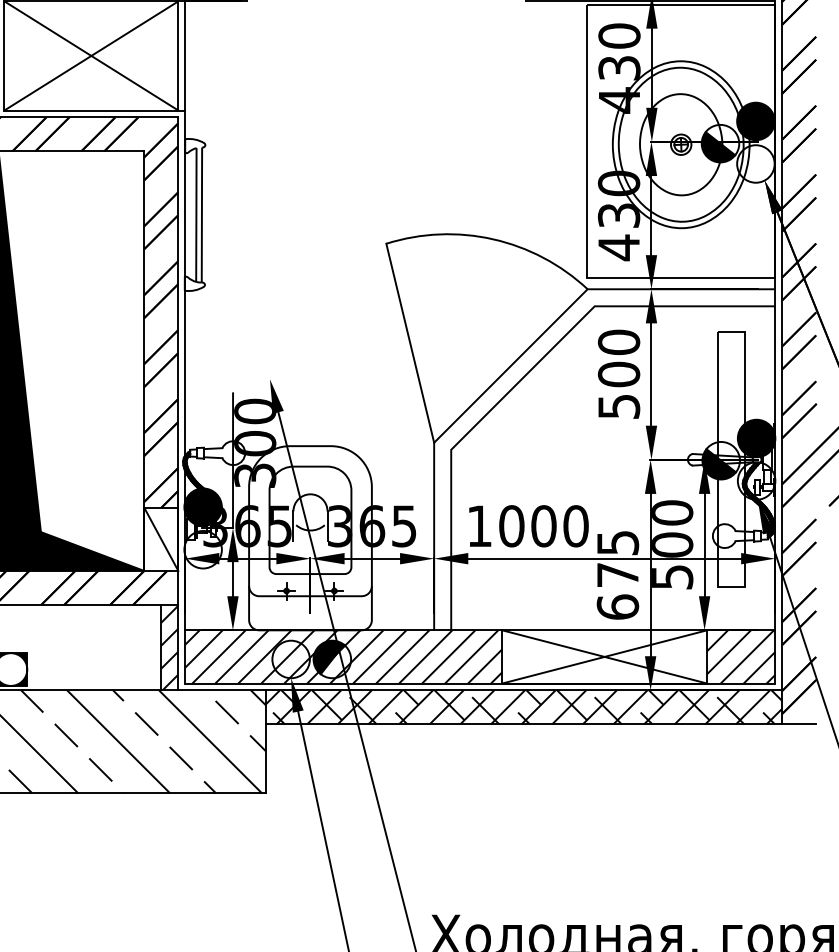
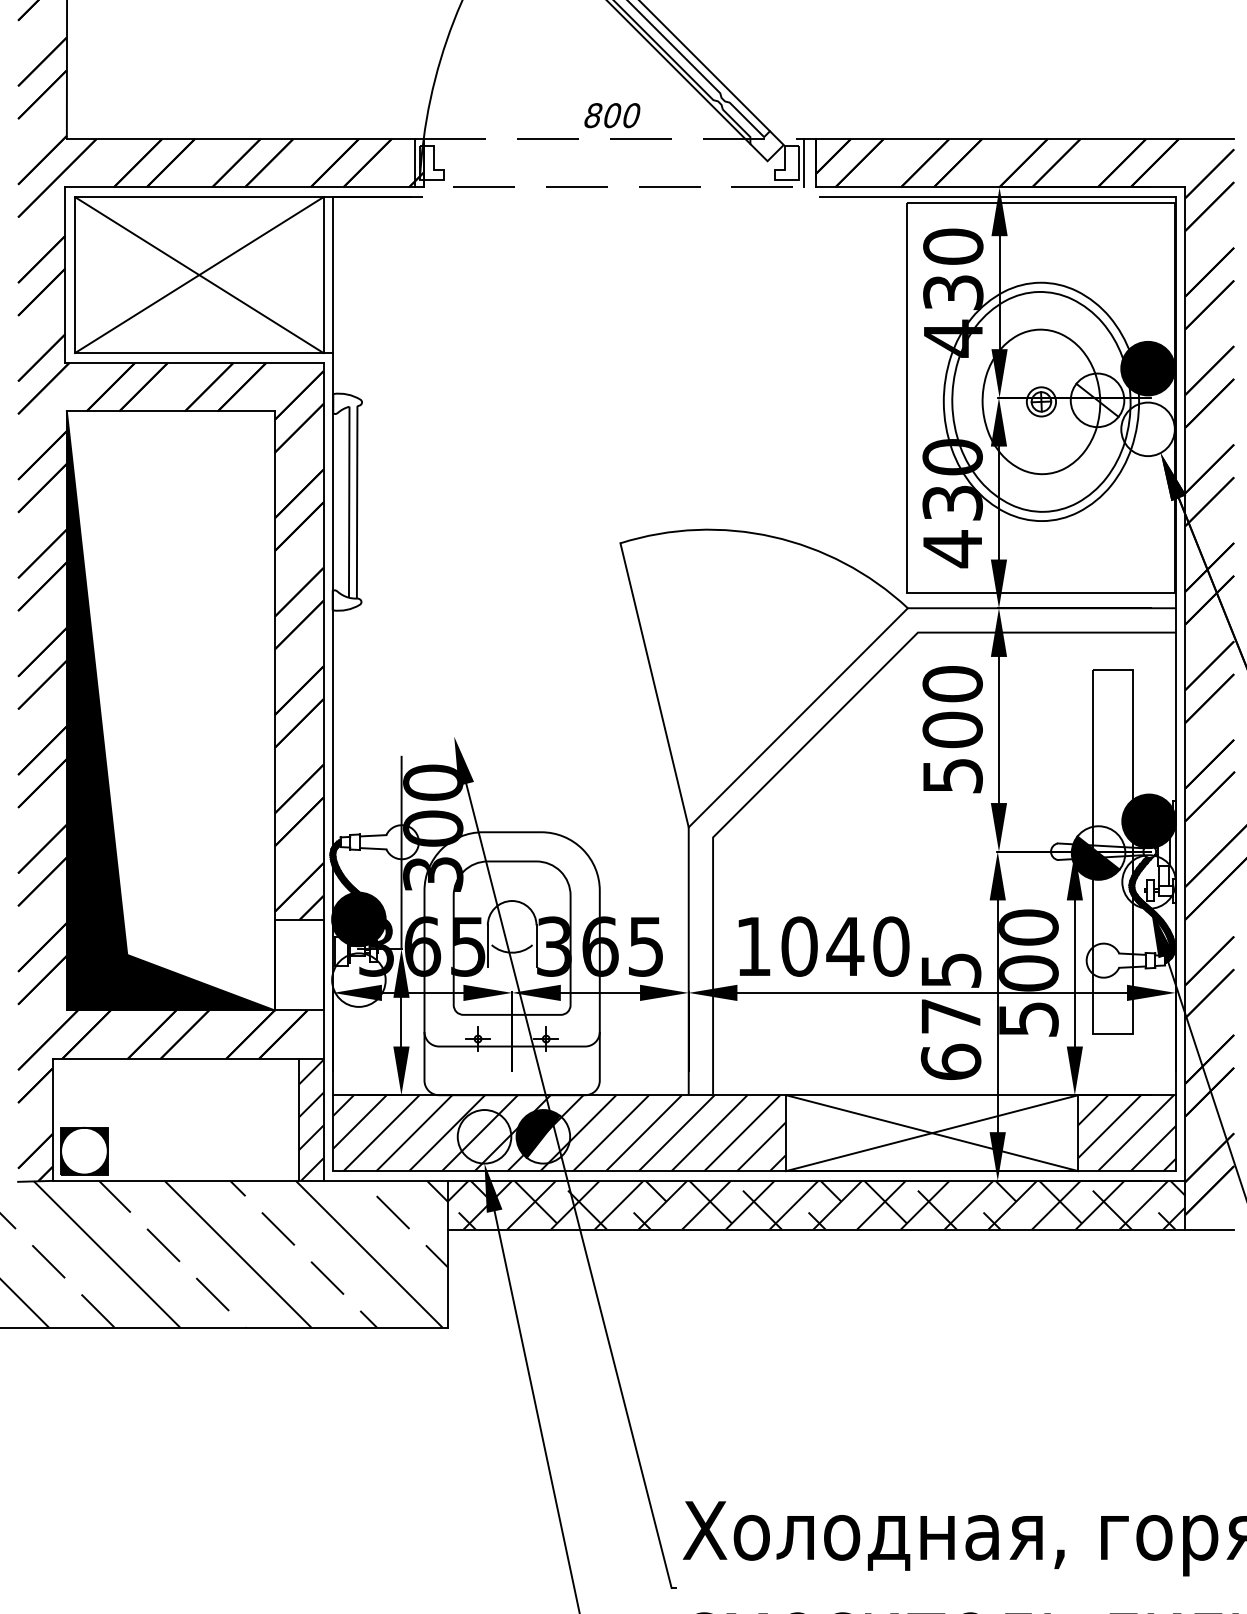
fill: (718, 147) -> (1094, 405), removed
text: (543, 526) -> (845, 946), 1000 -> 1040
line: (160, 539) -> (298, 965), removed

